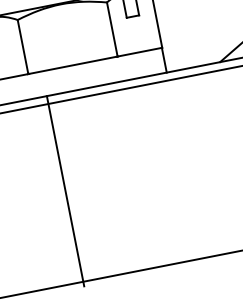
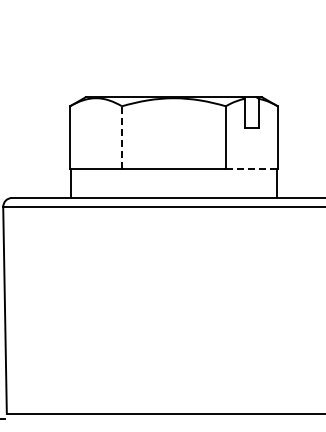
line: (23, 46) -> (122, 137), solid -> dashed
line: (140, 52) -> (252, 169), solid -> dashed
line: (65, 191) -> (137, 308), removed

